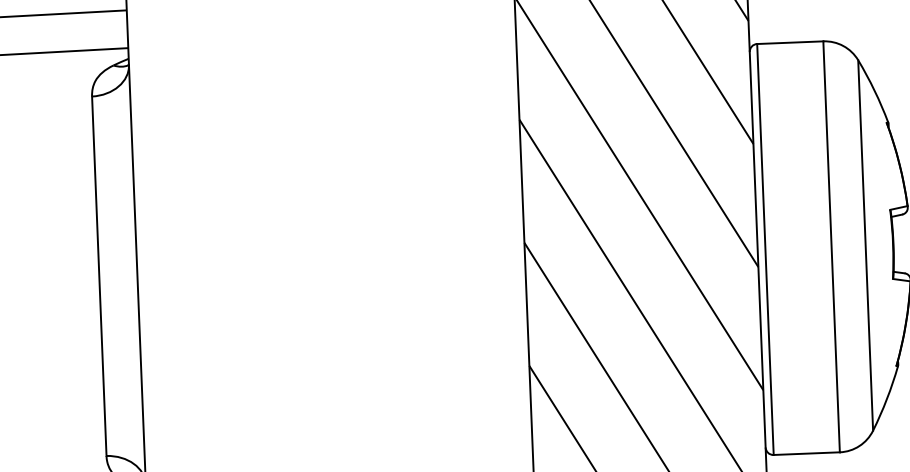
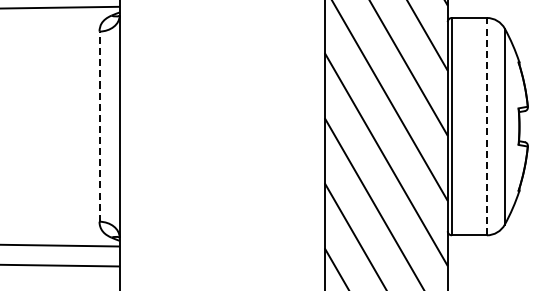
line: (830, 246) -> (486, 126), solid -> dashed
line: (99, 275) -> (99, 126), solid -> dashed

